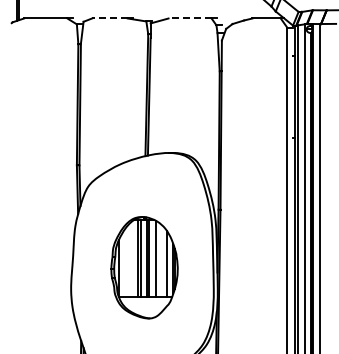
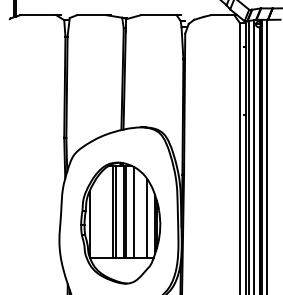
line: (109, 18) -> (91, 15), dashed -> solid
line: (190, 18) -> (159, 15), dashed -> solid
part: (144, 267) -> (120, 223), size x1.43

